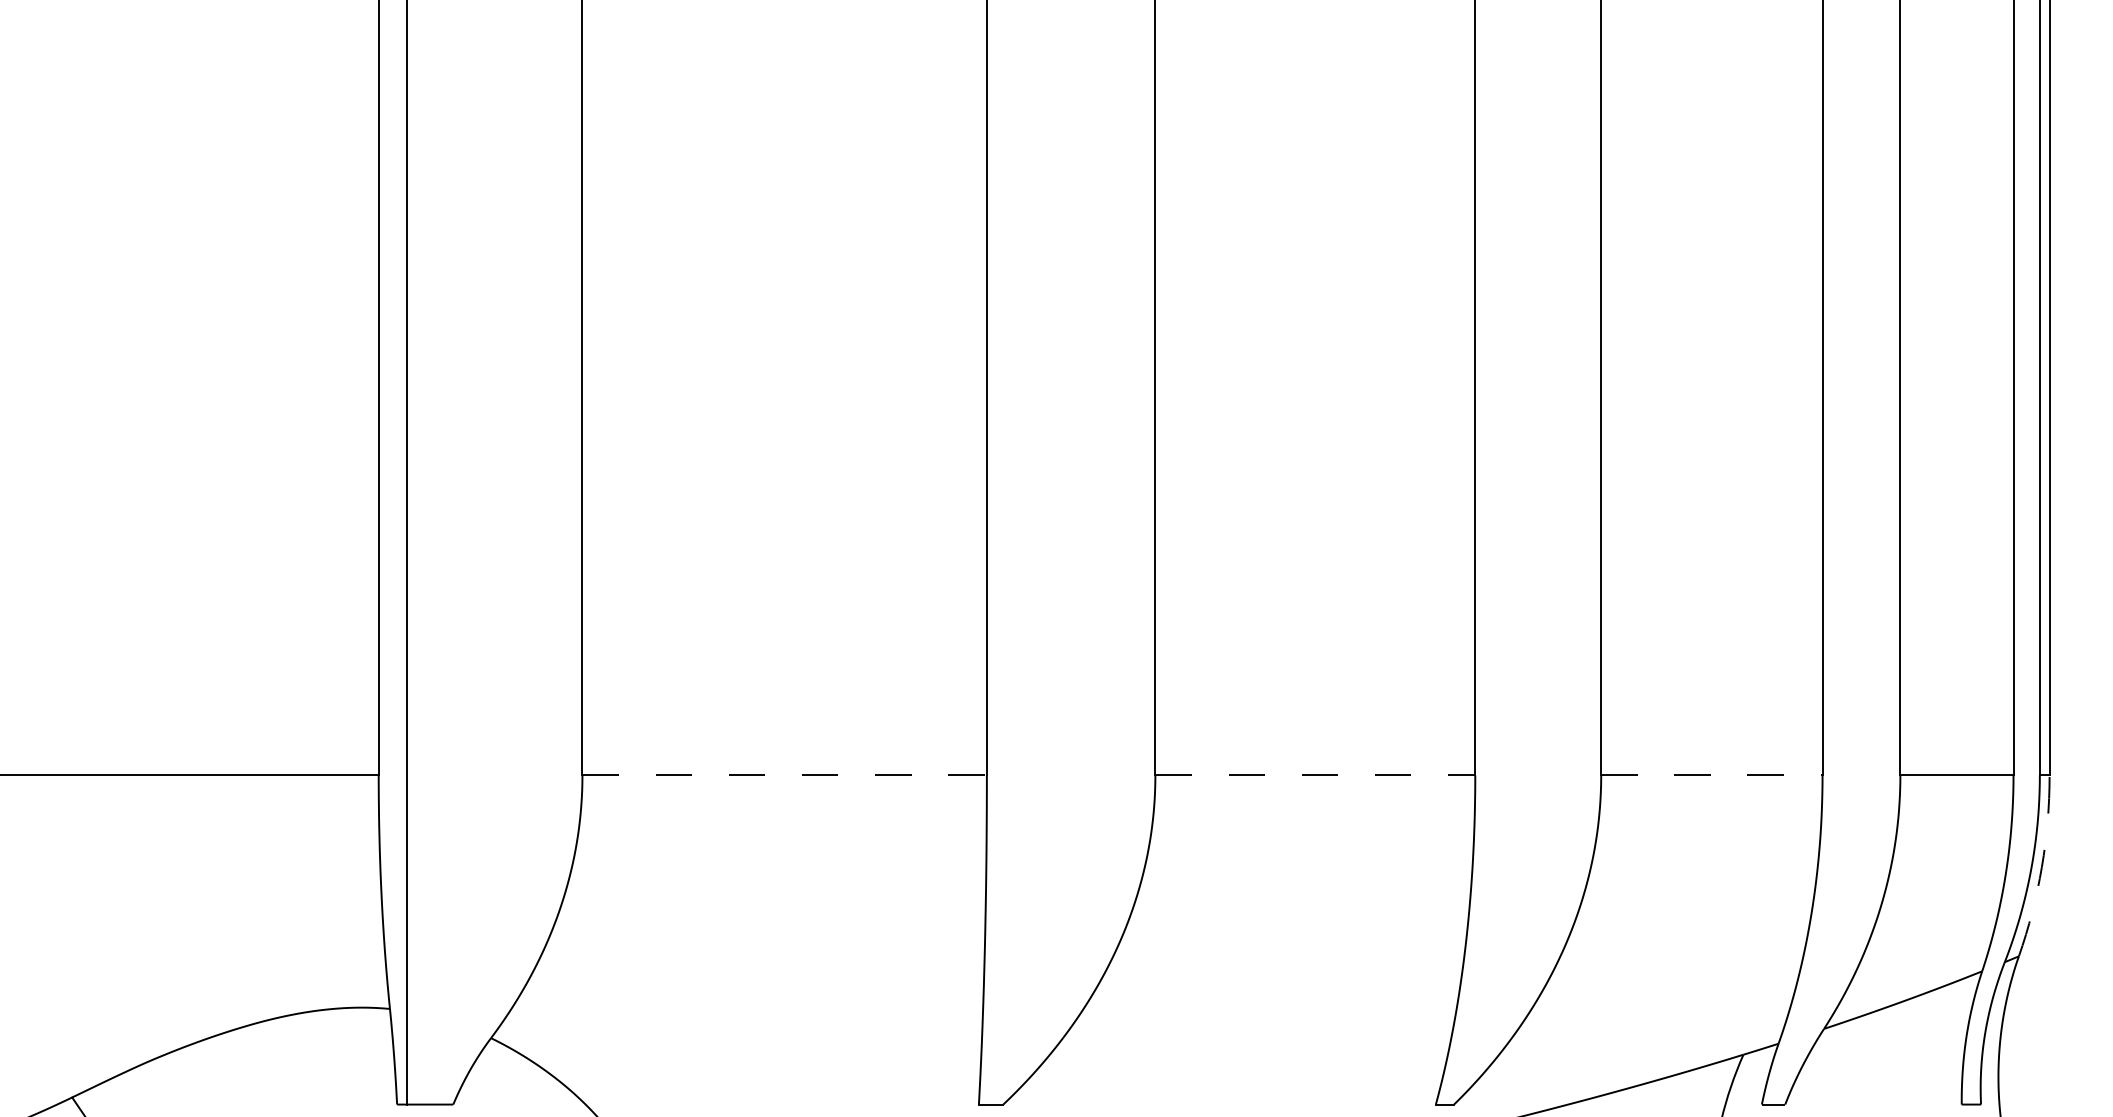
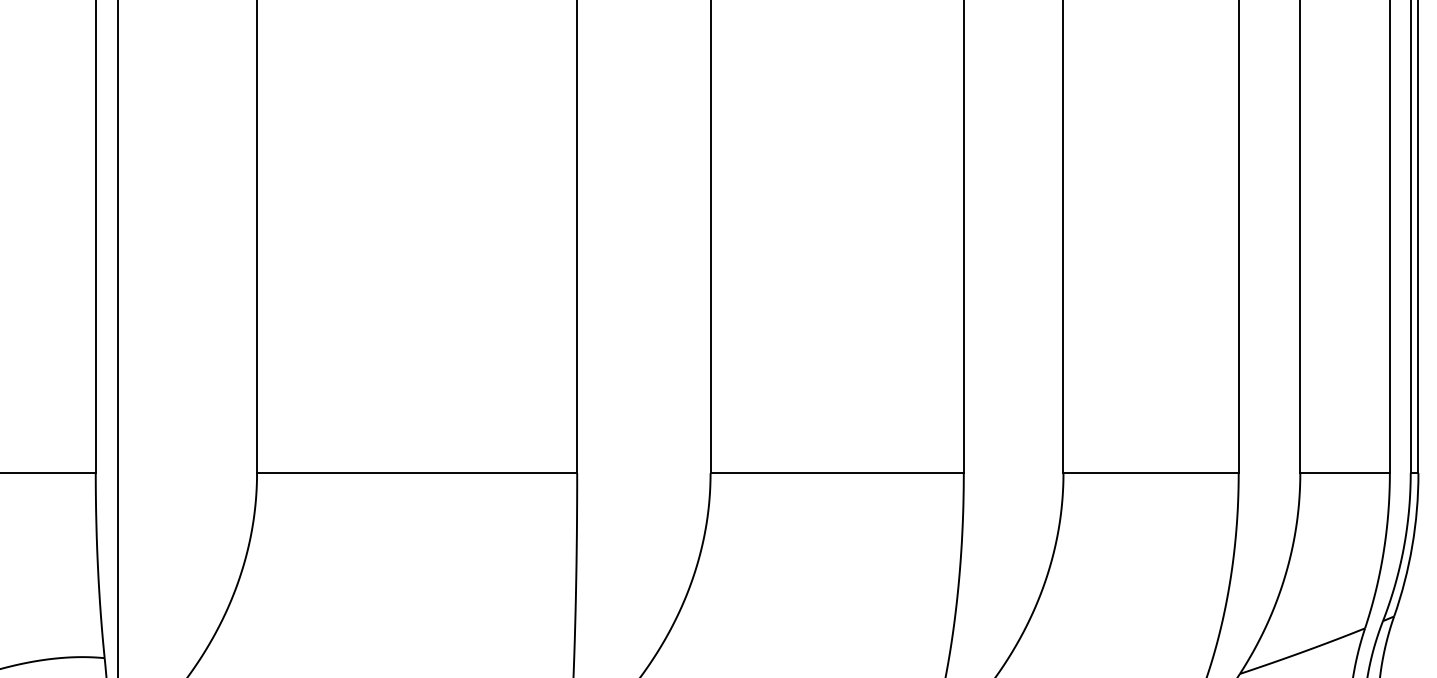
line: (785, 775) -> (417, 473), dashed -> solid
line: (1315, 775) -> (837, 473), dashed -> solid
line: (1711, 775) -> (1150, 473), dashed -> solid
arc: (2041, 867) -> (1412, 546), dashed -> solid

